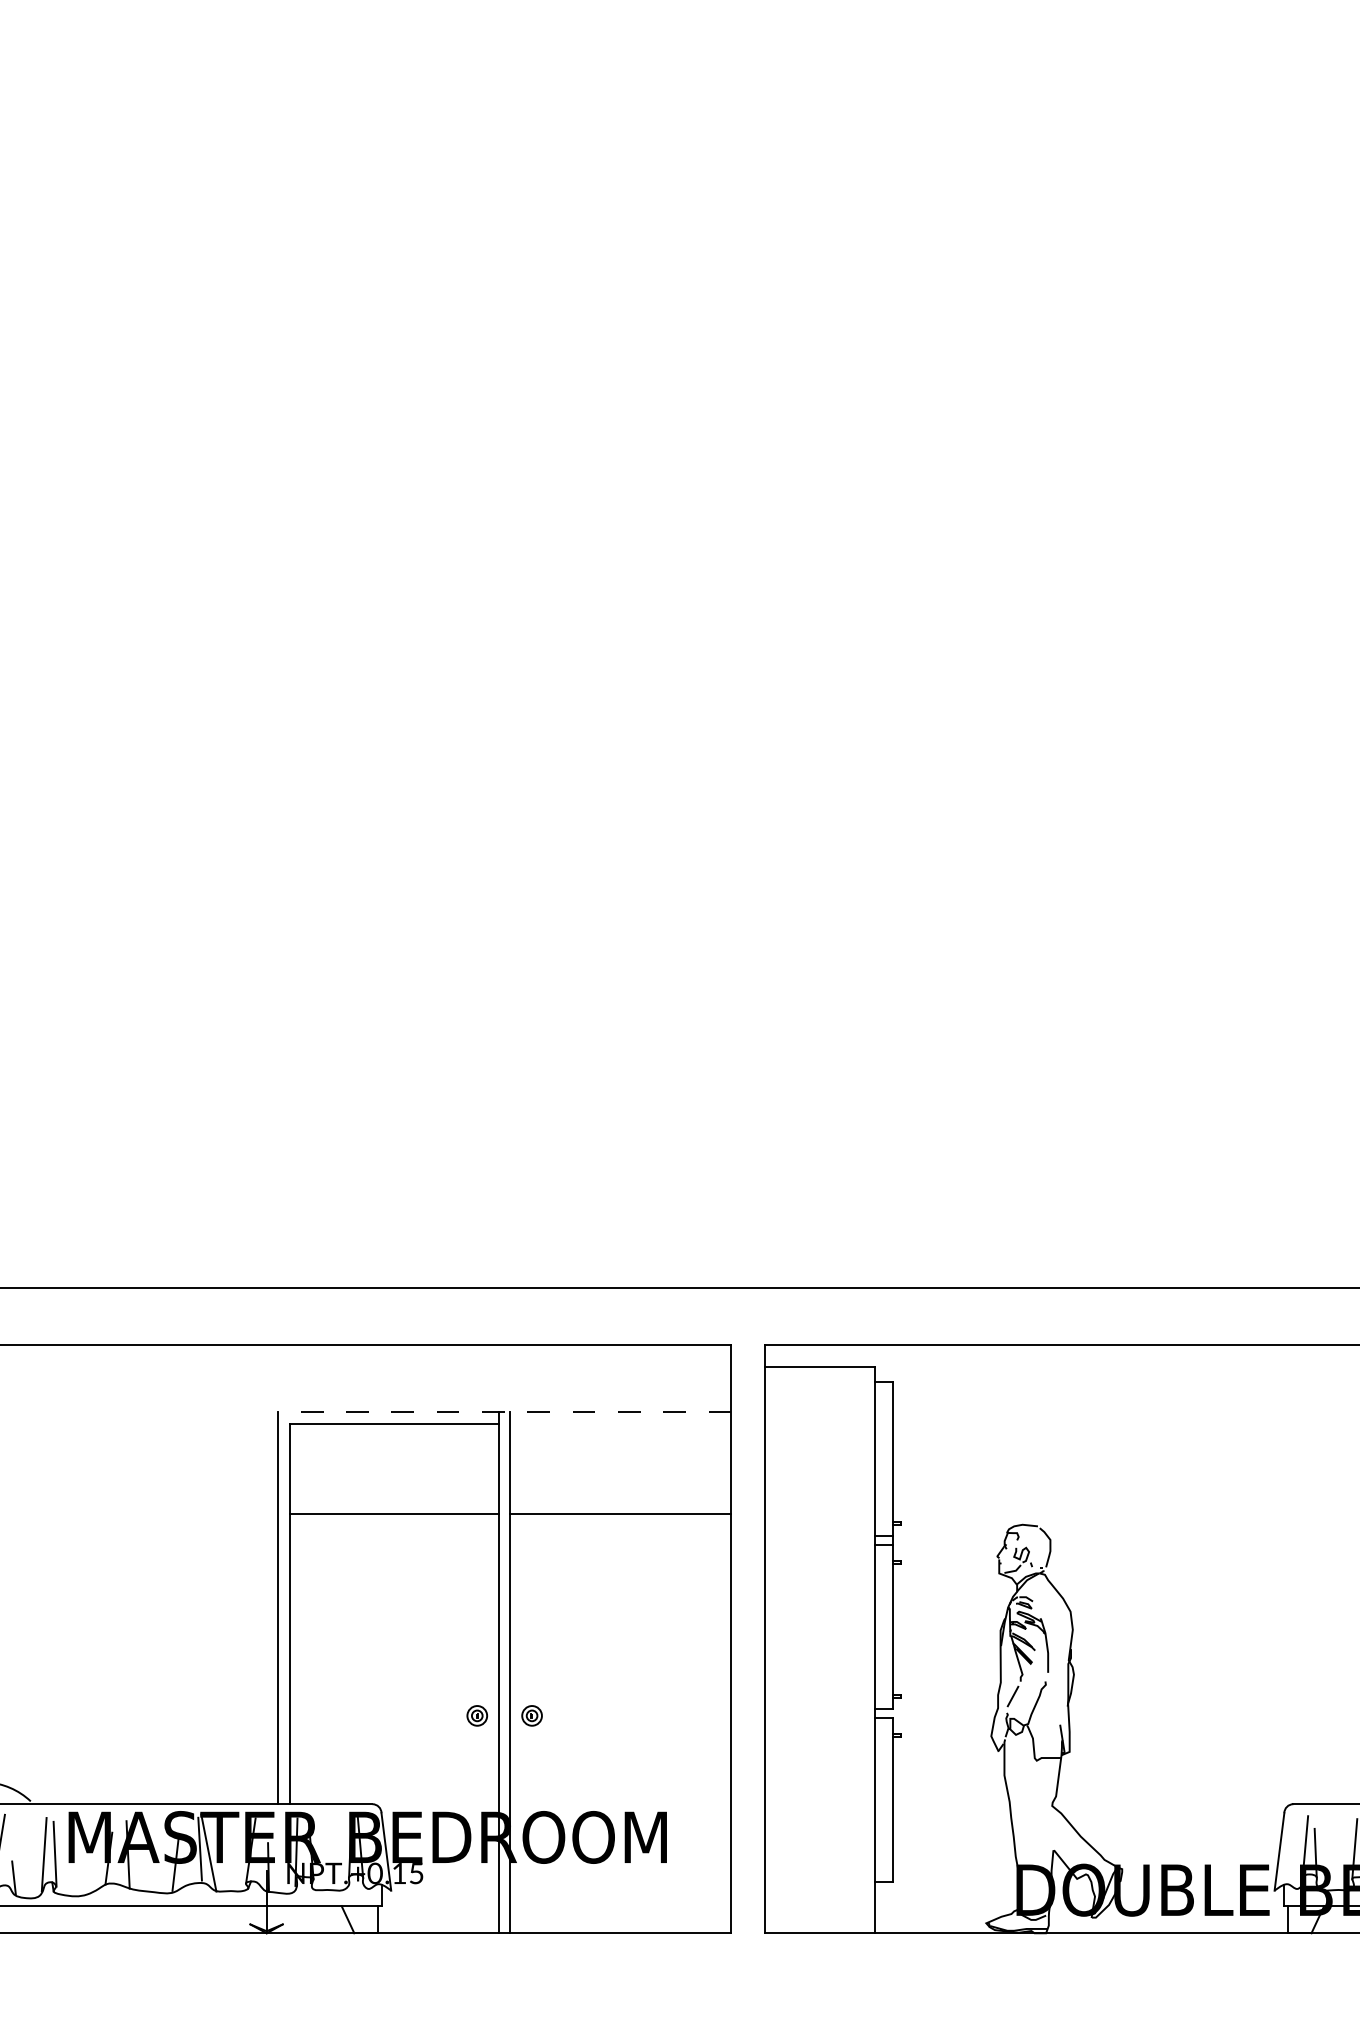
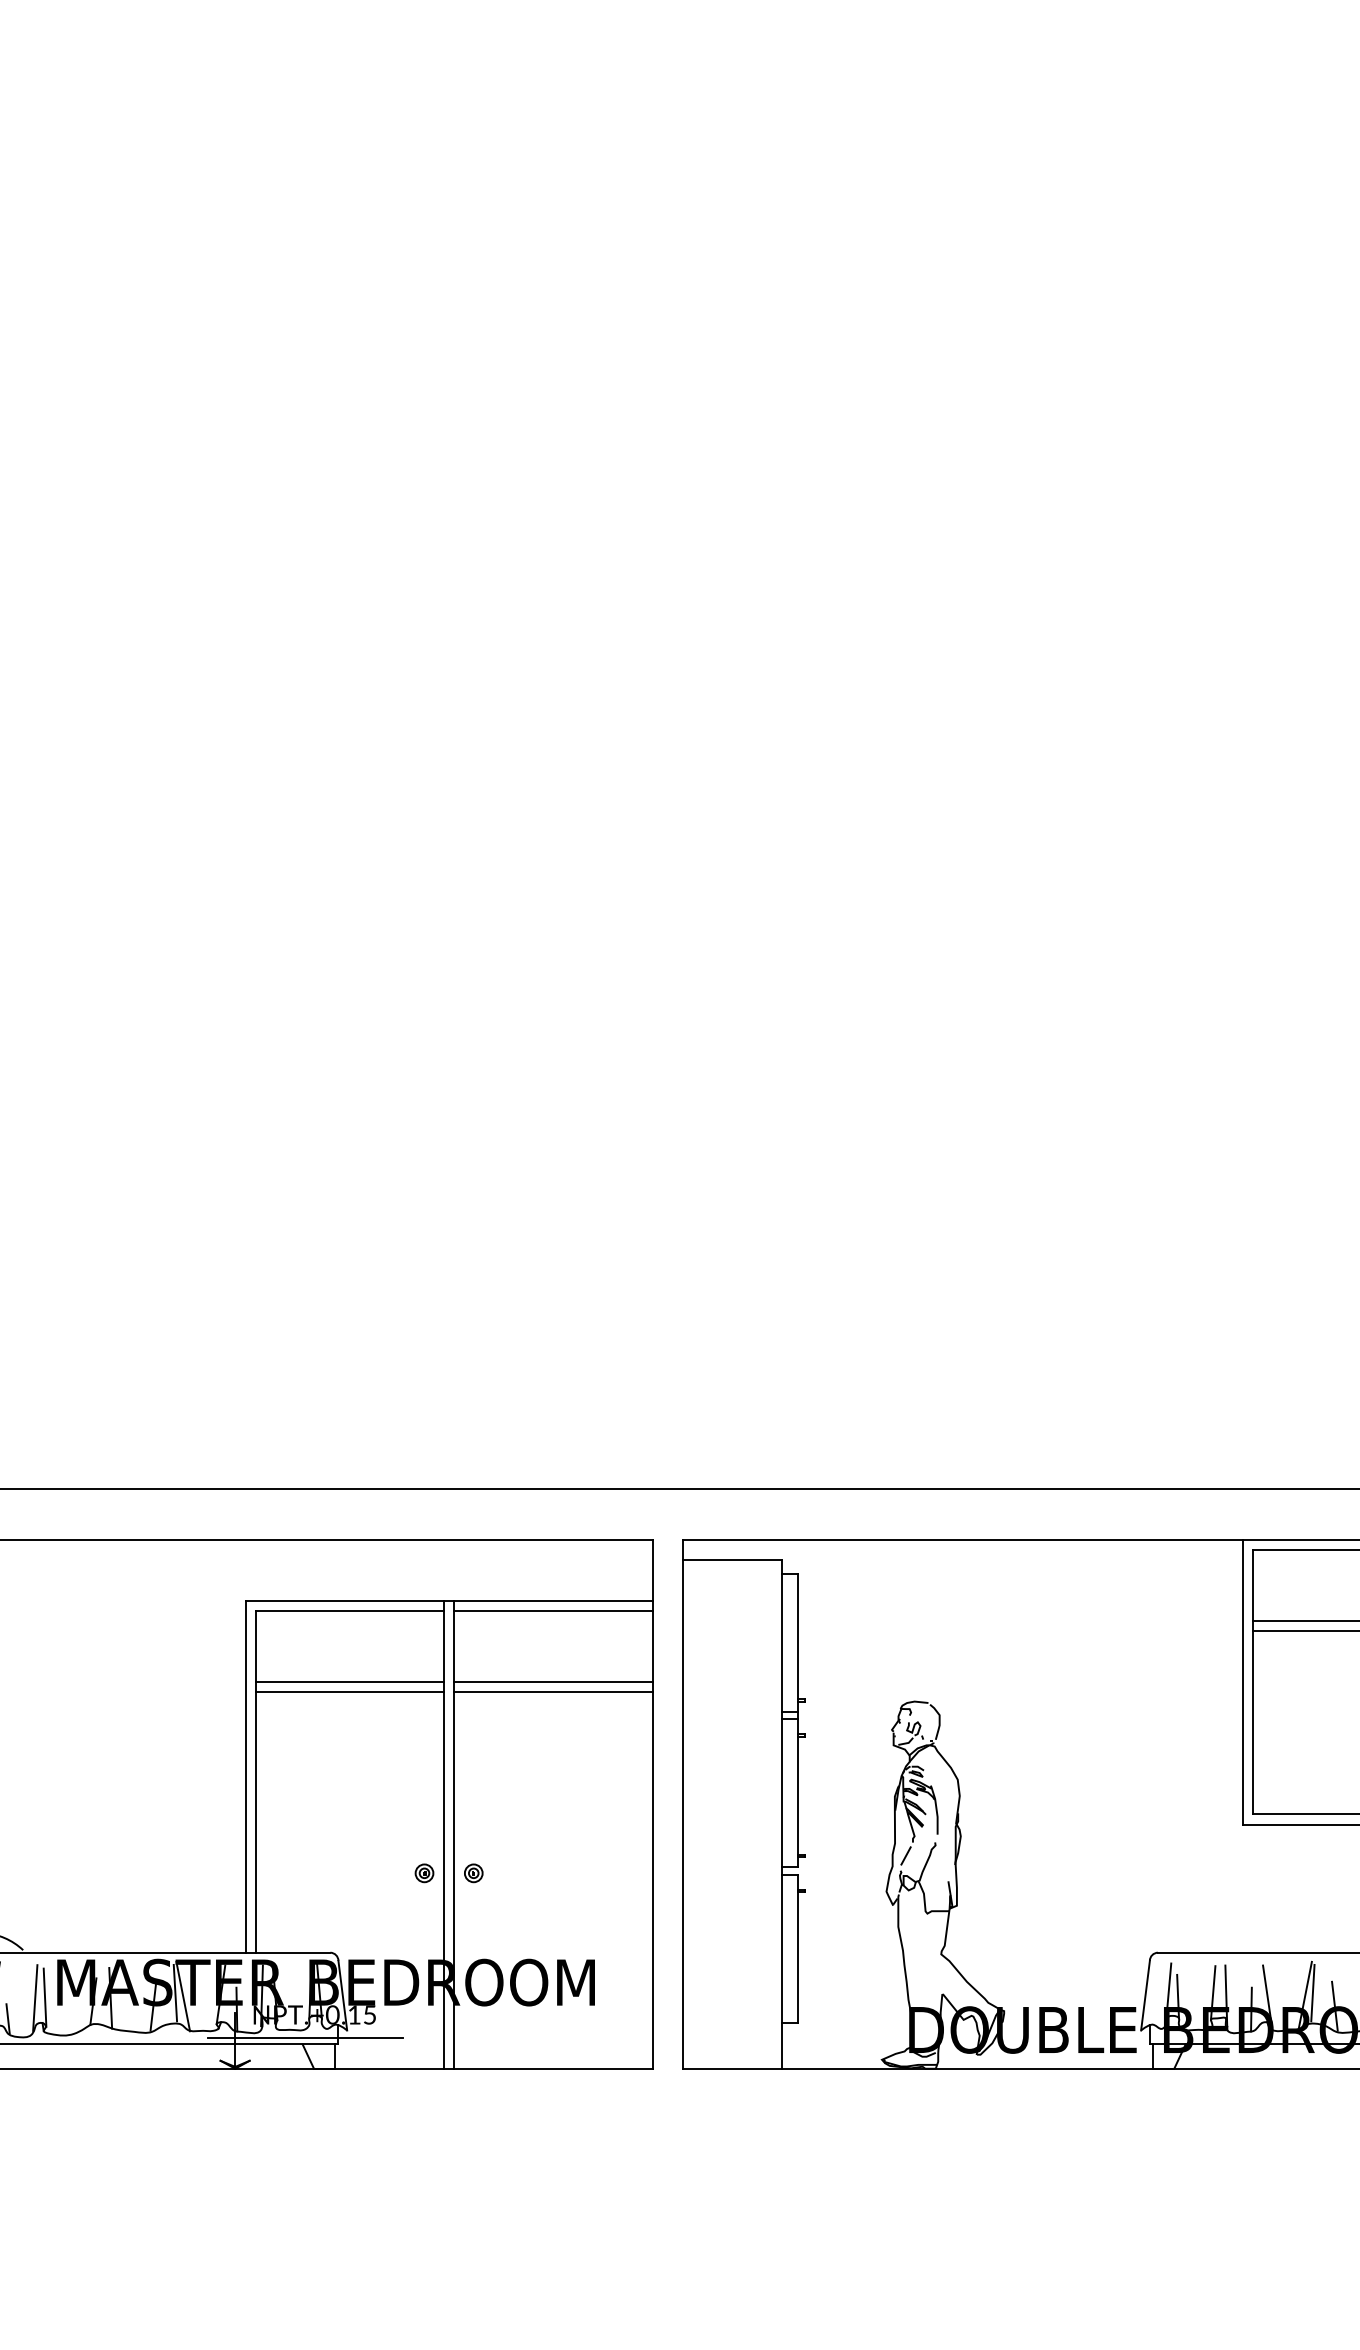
line: (505, 1412) -> (449, 1600), dashed -> solid
line: (619, 1423) -> (552, 1610), added
line: (393, 1503) -> (349, 1682), added
line: (619, 1503) -> (552, 1682), added
line: (344, 1899) -> (305, 2038), added

